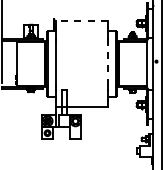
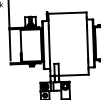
line: (81, 21) -> (67, 13), dashed -> solid
line: (108, 64) -> (87, 43), dashed -> solid

